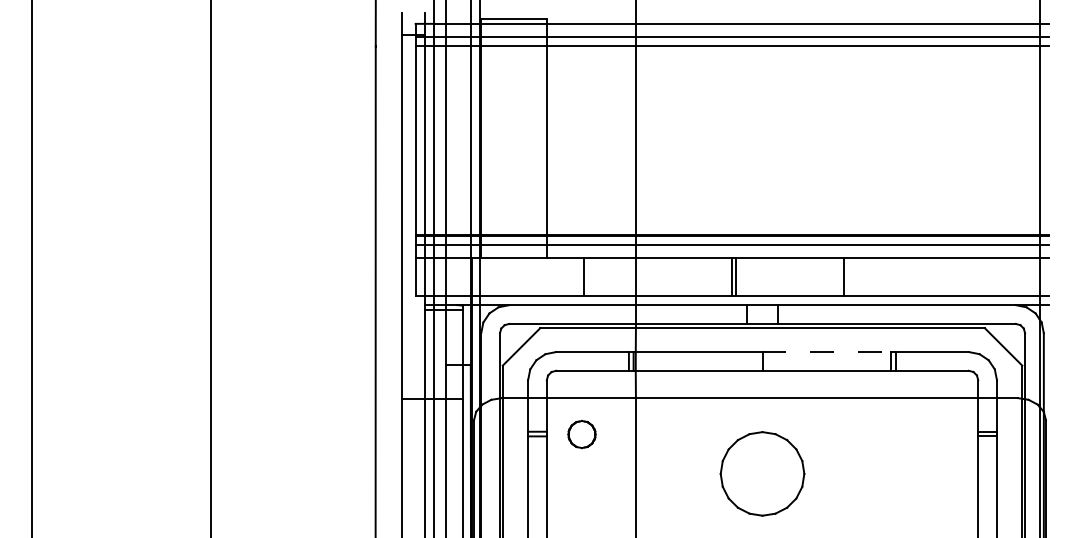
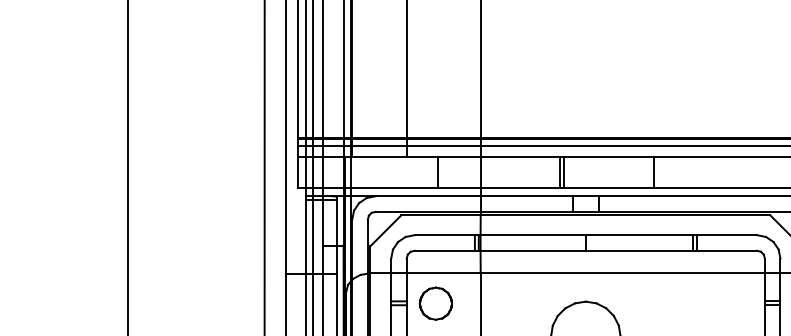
line: (827, 352) -> (639, 235), dashed -> solid
part: (581, 434) -> (435, 303), size x1.43

